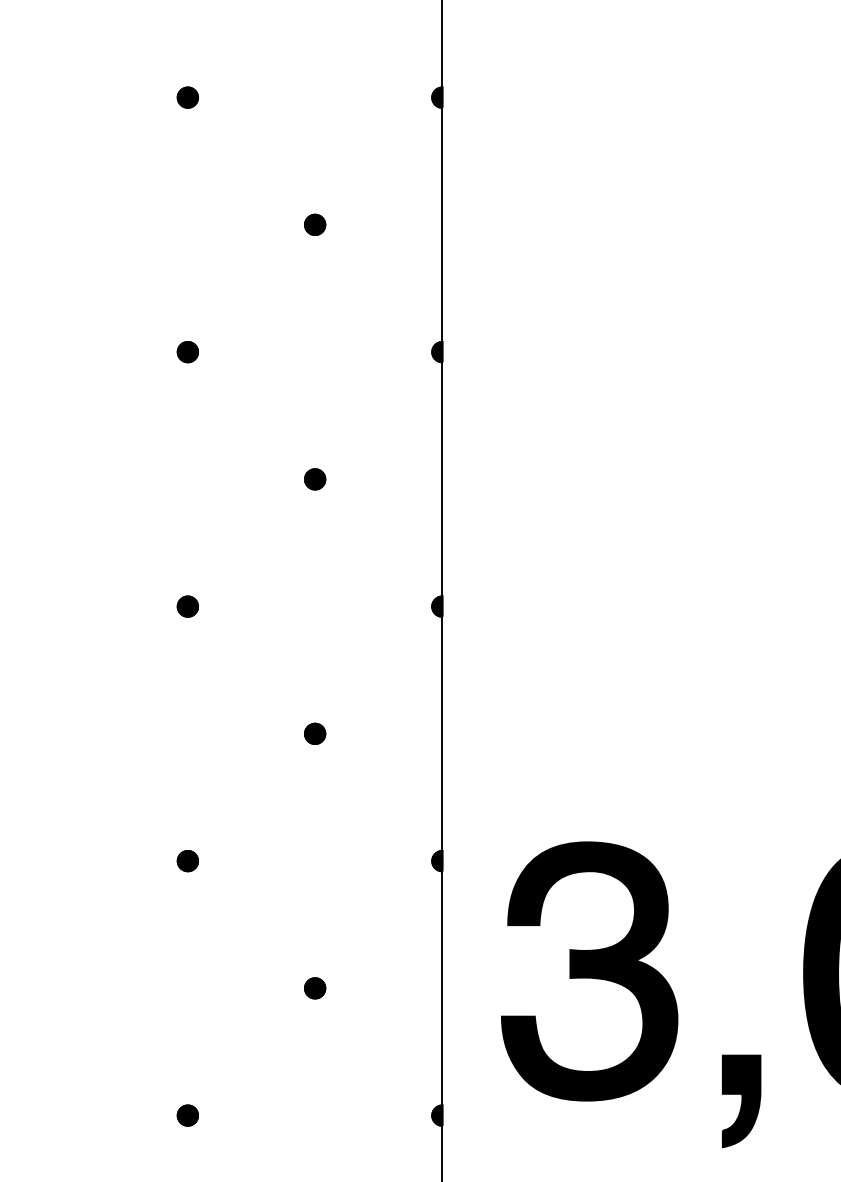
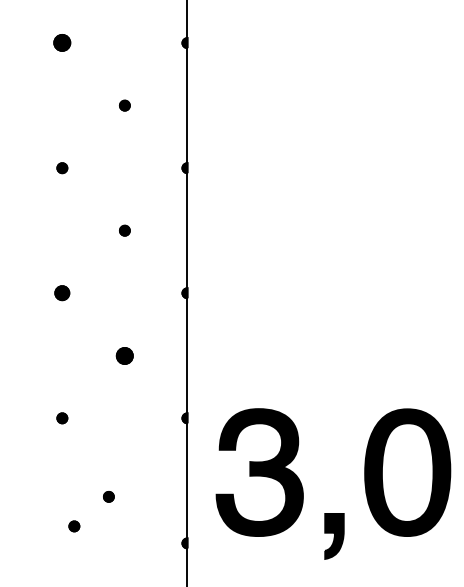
part: (188, 98) -> (62, 43), size x1.6
part: (188, 607) -> (62, 293), size x1.4
part: (314, 733) -> (124, 355), size x1.6
part: (314, 987) -> (108, 496), moved
part: (188, 1115) -> (74, 526), moved

